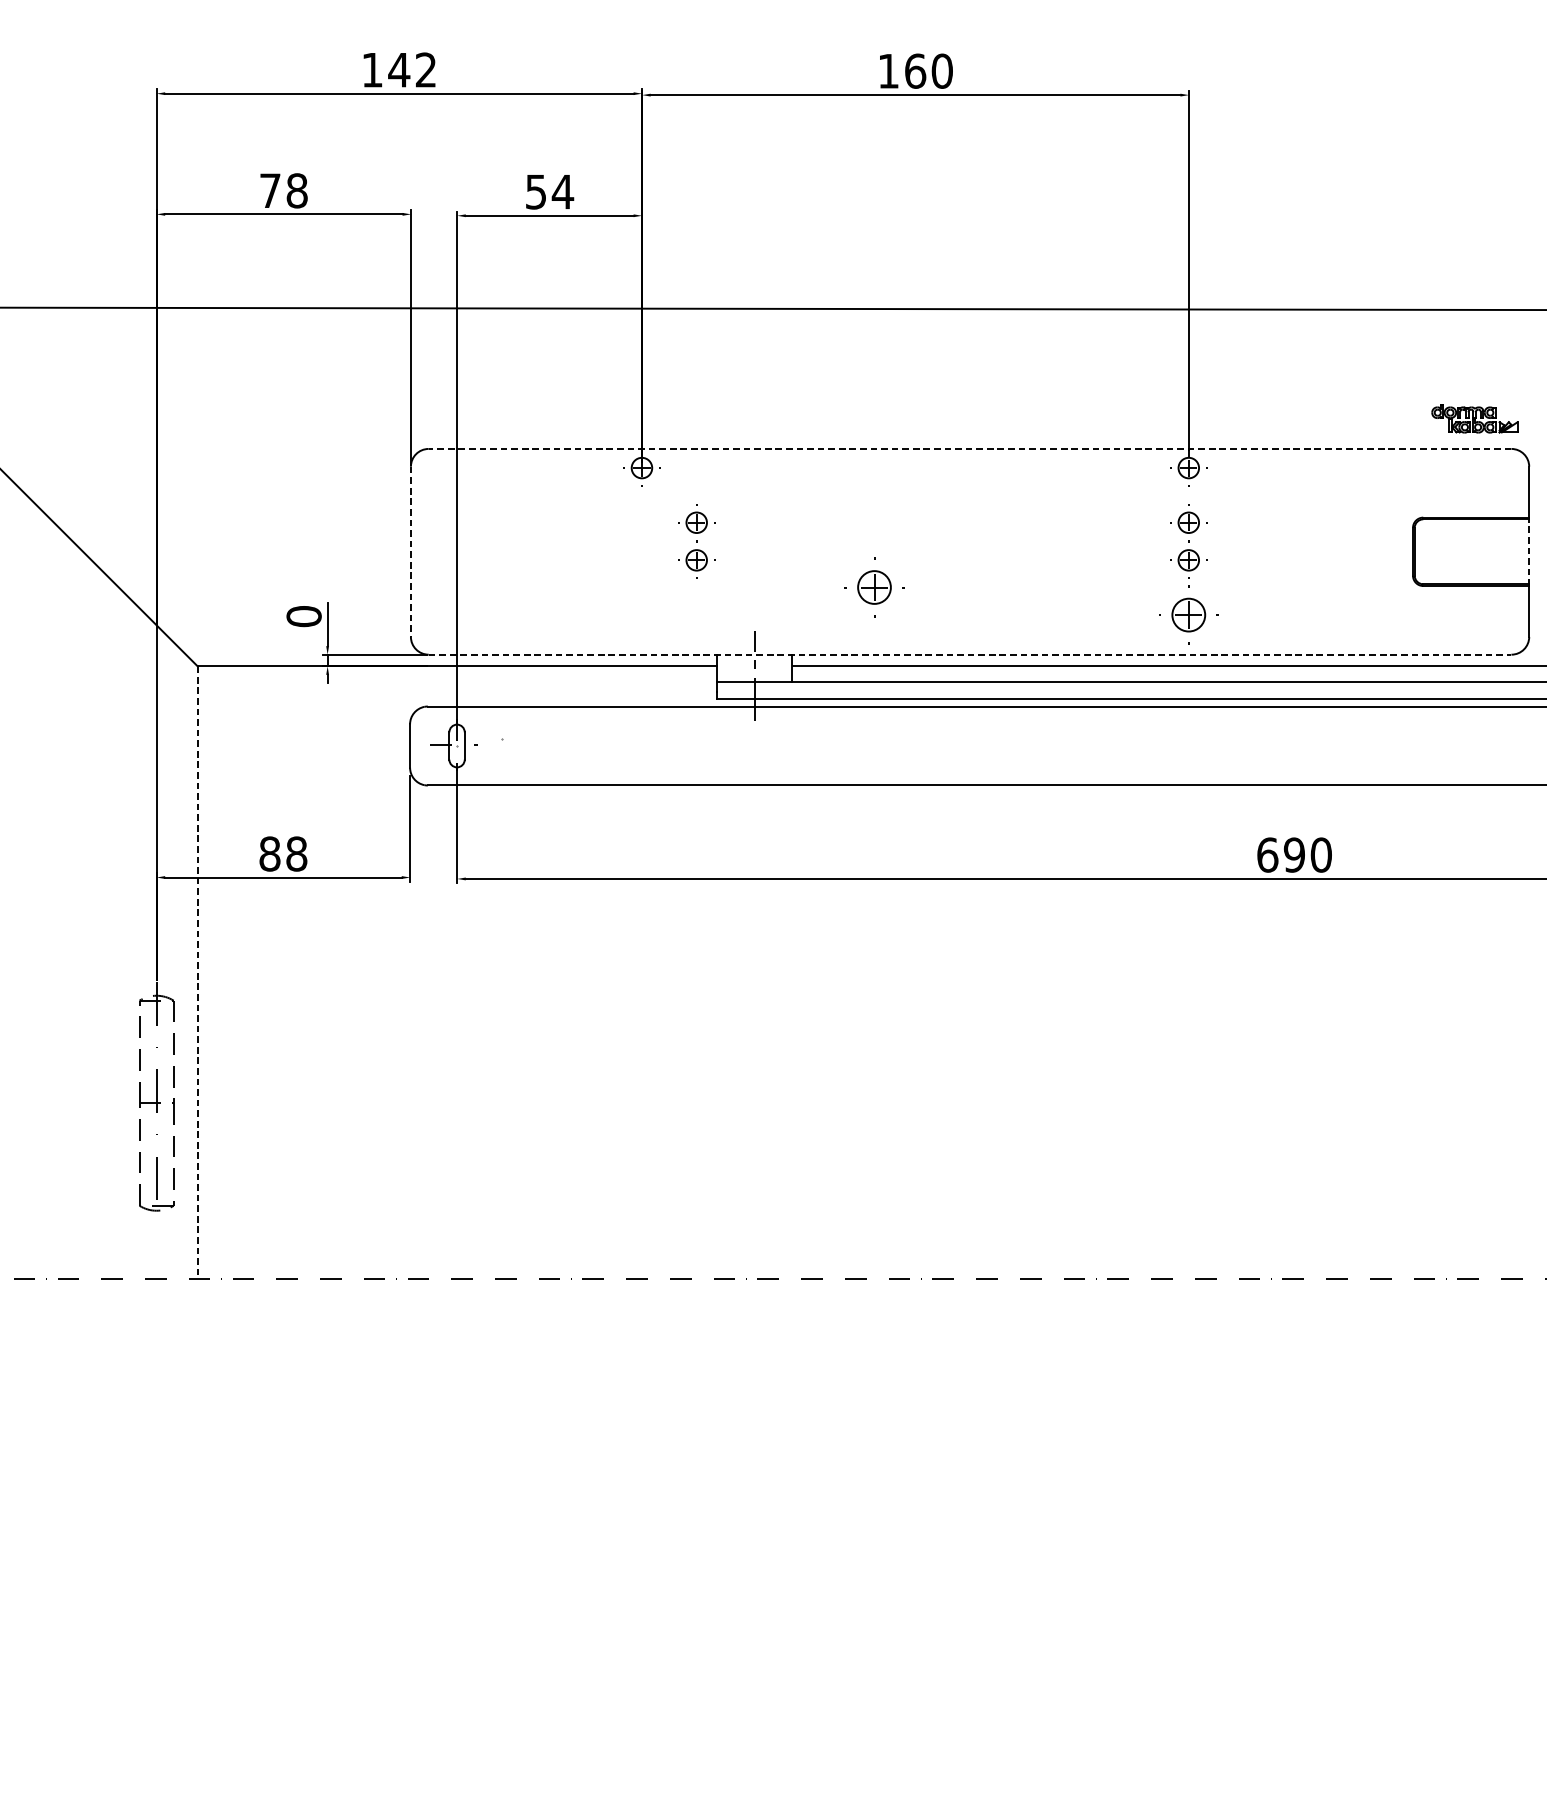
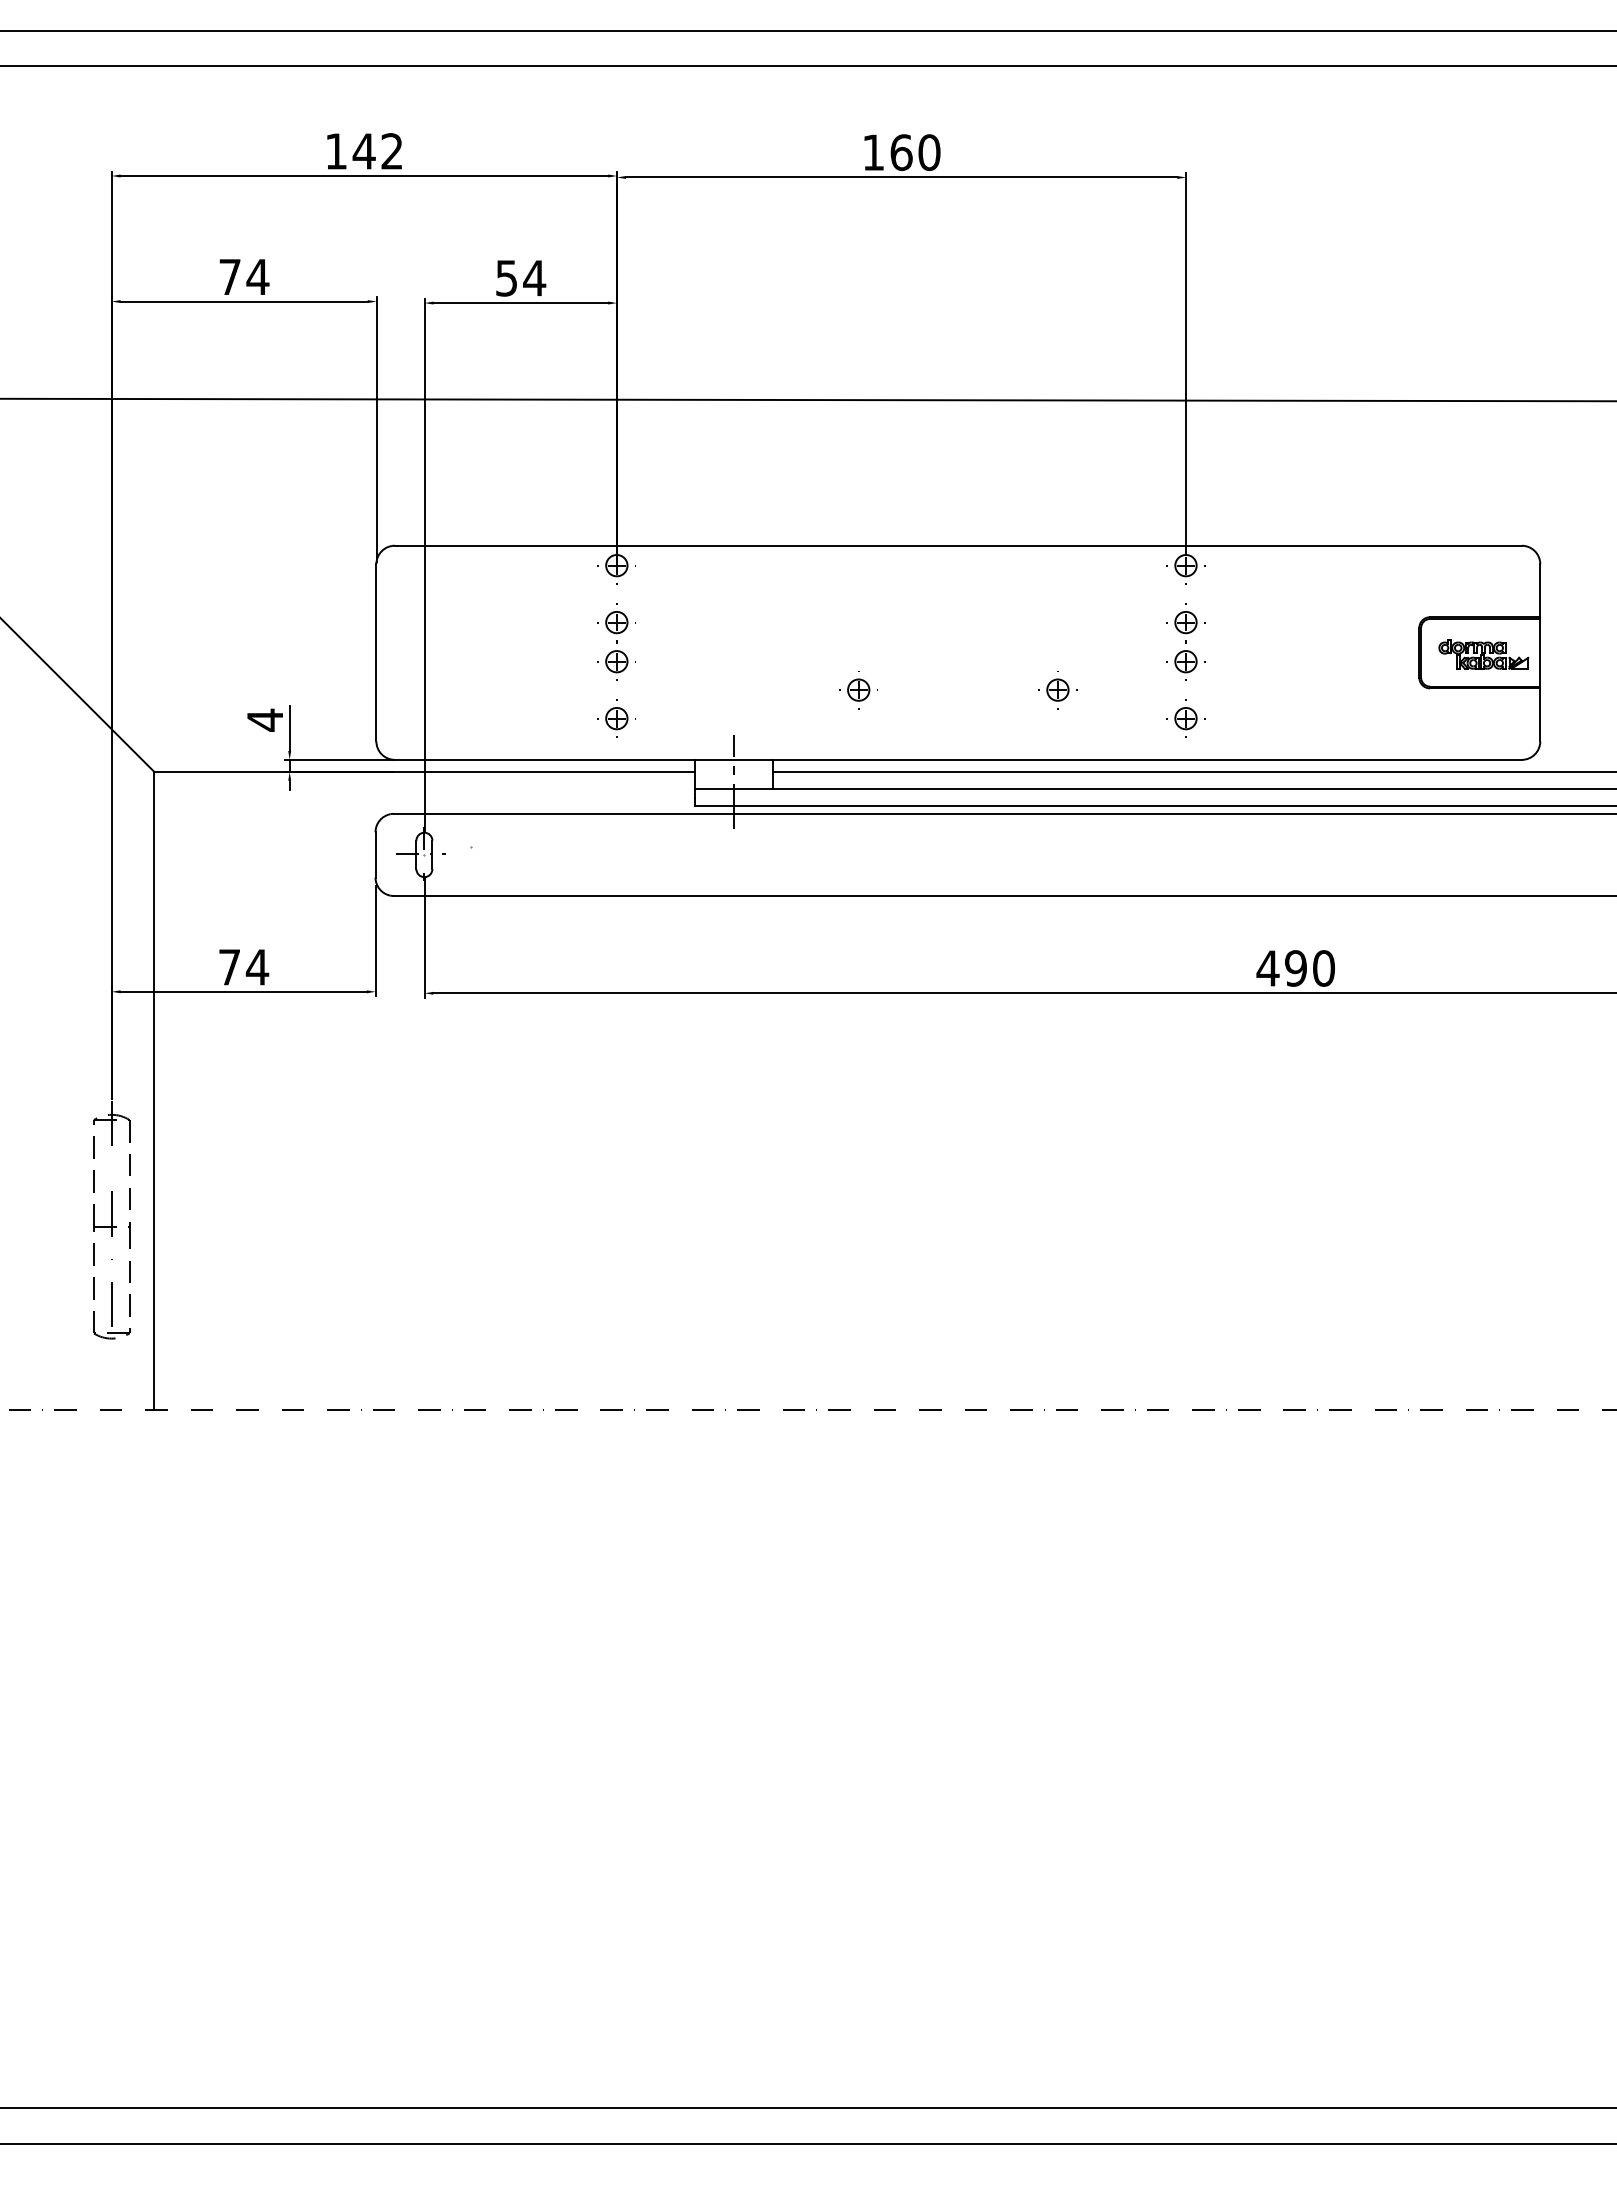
text: (296, 190) -> (257, 276), 78 -> 74
part: (1474, 418) -> (1483, 654), moved
line: (969, 448) -> (957, 545), dashed -> solid
part: (696, 540) -> (616, 641), moved
line: (411, 551) -> (376, 652), dashed -> solid
line: (1529, 551) -> (1540, 652), dashed -> solid
part: (874, 588) -> (858, 690), size x0.62
part: (1065, 588) -> (1057, 690), added
part: (641, 614) -> (616, 718), added
part: (1188, 614) -> (1185, 718), size x0.62
text: (303, 615) -> (264, 719), 0 -> 4
line: (970, 654) -> (958, 759), dashed -> solid
text: (283, 854) -> (243, 967), 88 -> 74
text: (1267, 855) -> (1267, 968), 690 -> 490
line: (197, 973) -> (154, 1091), dashed -> solid

